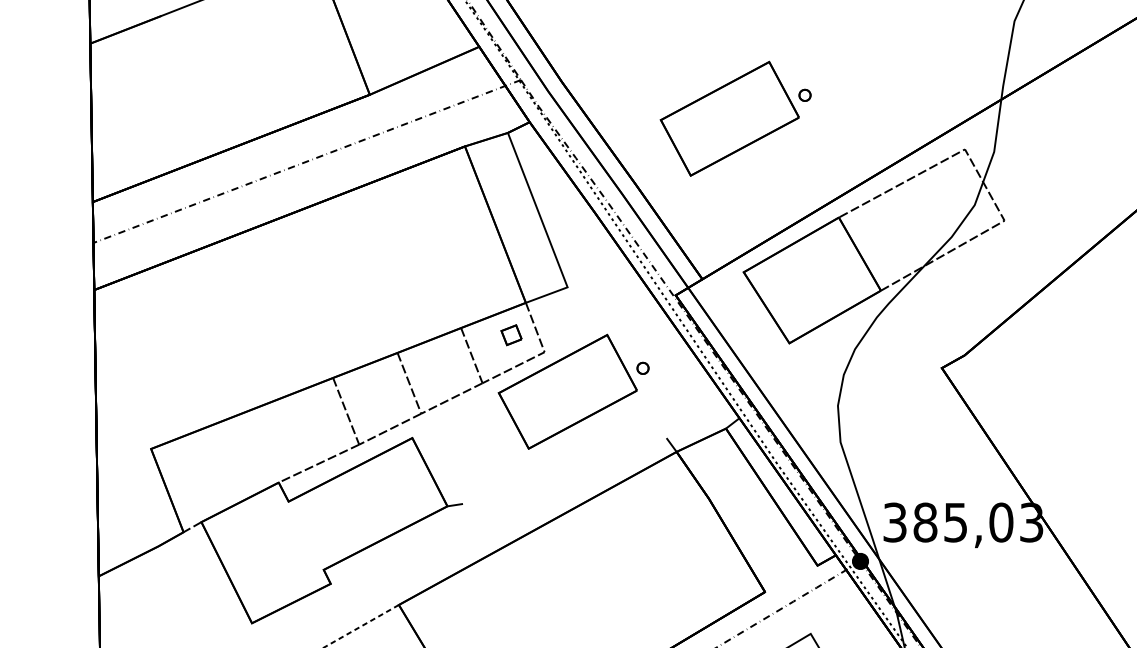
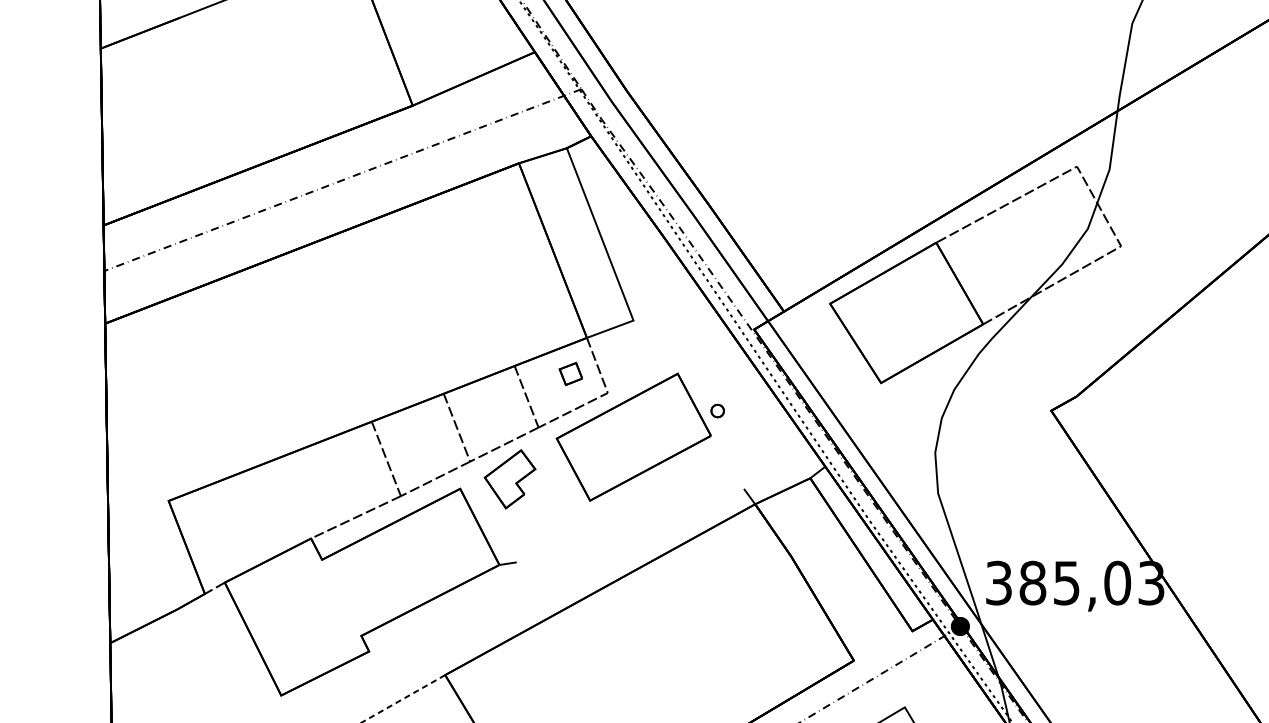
part: (735, 118) -> (820, 132), removed
part: (456, 429) -> (509, 479), added

